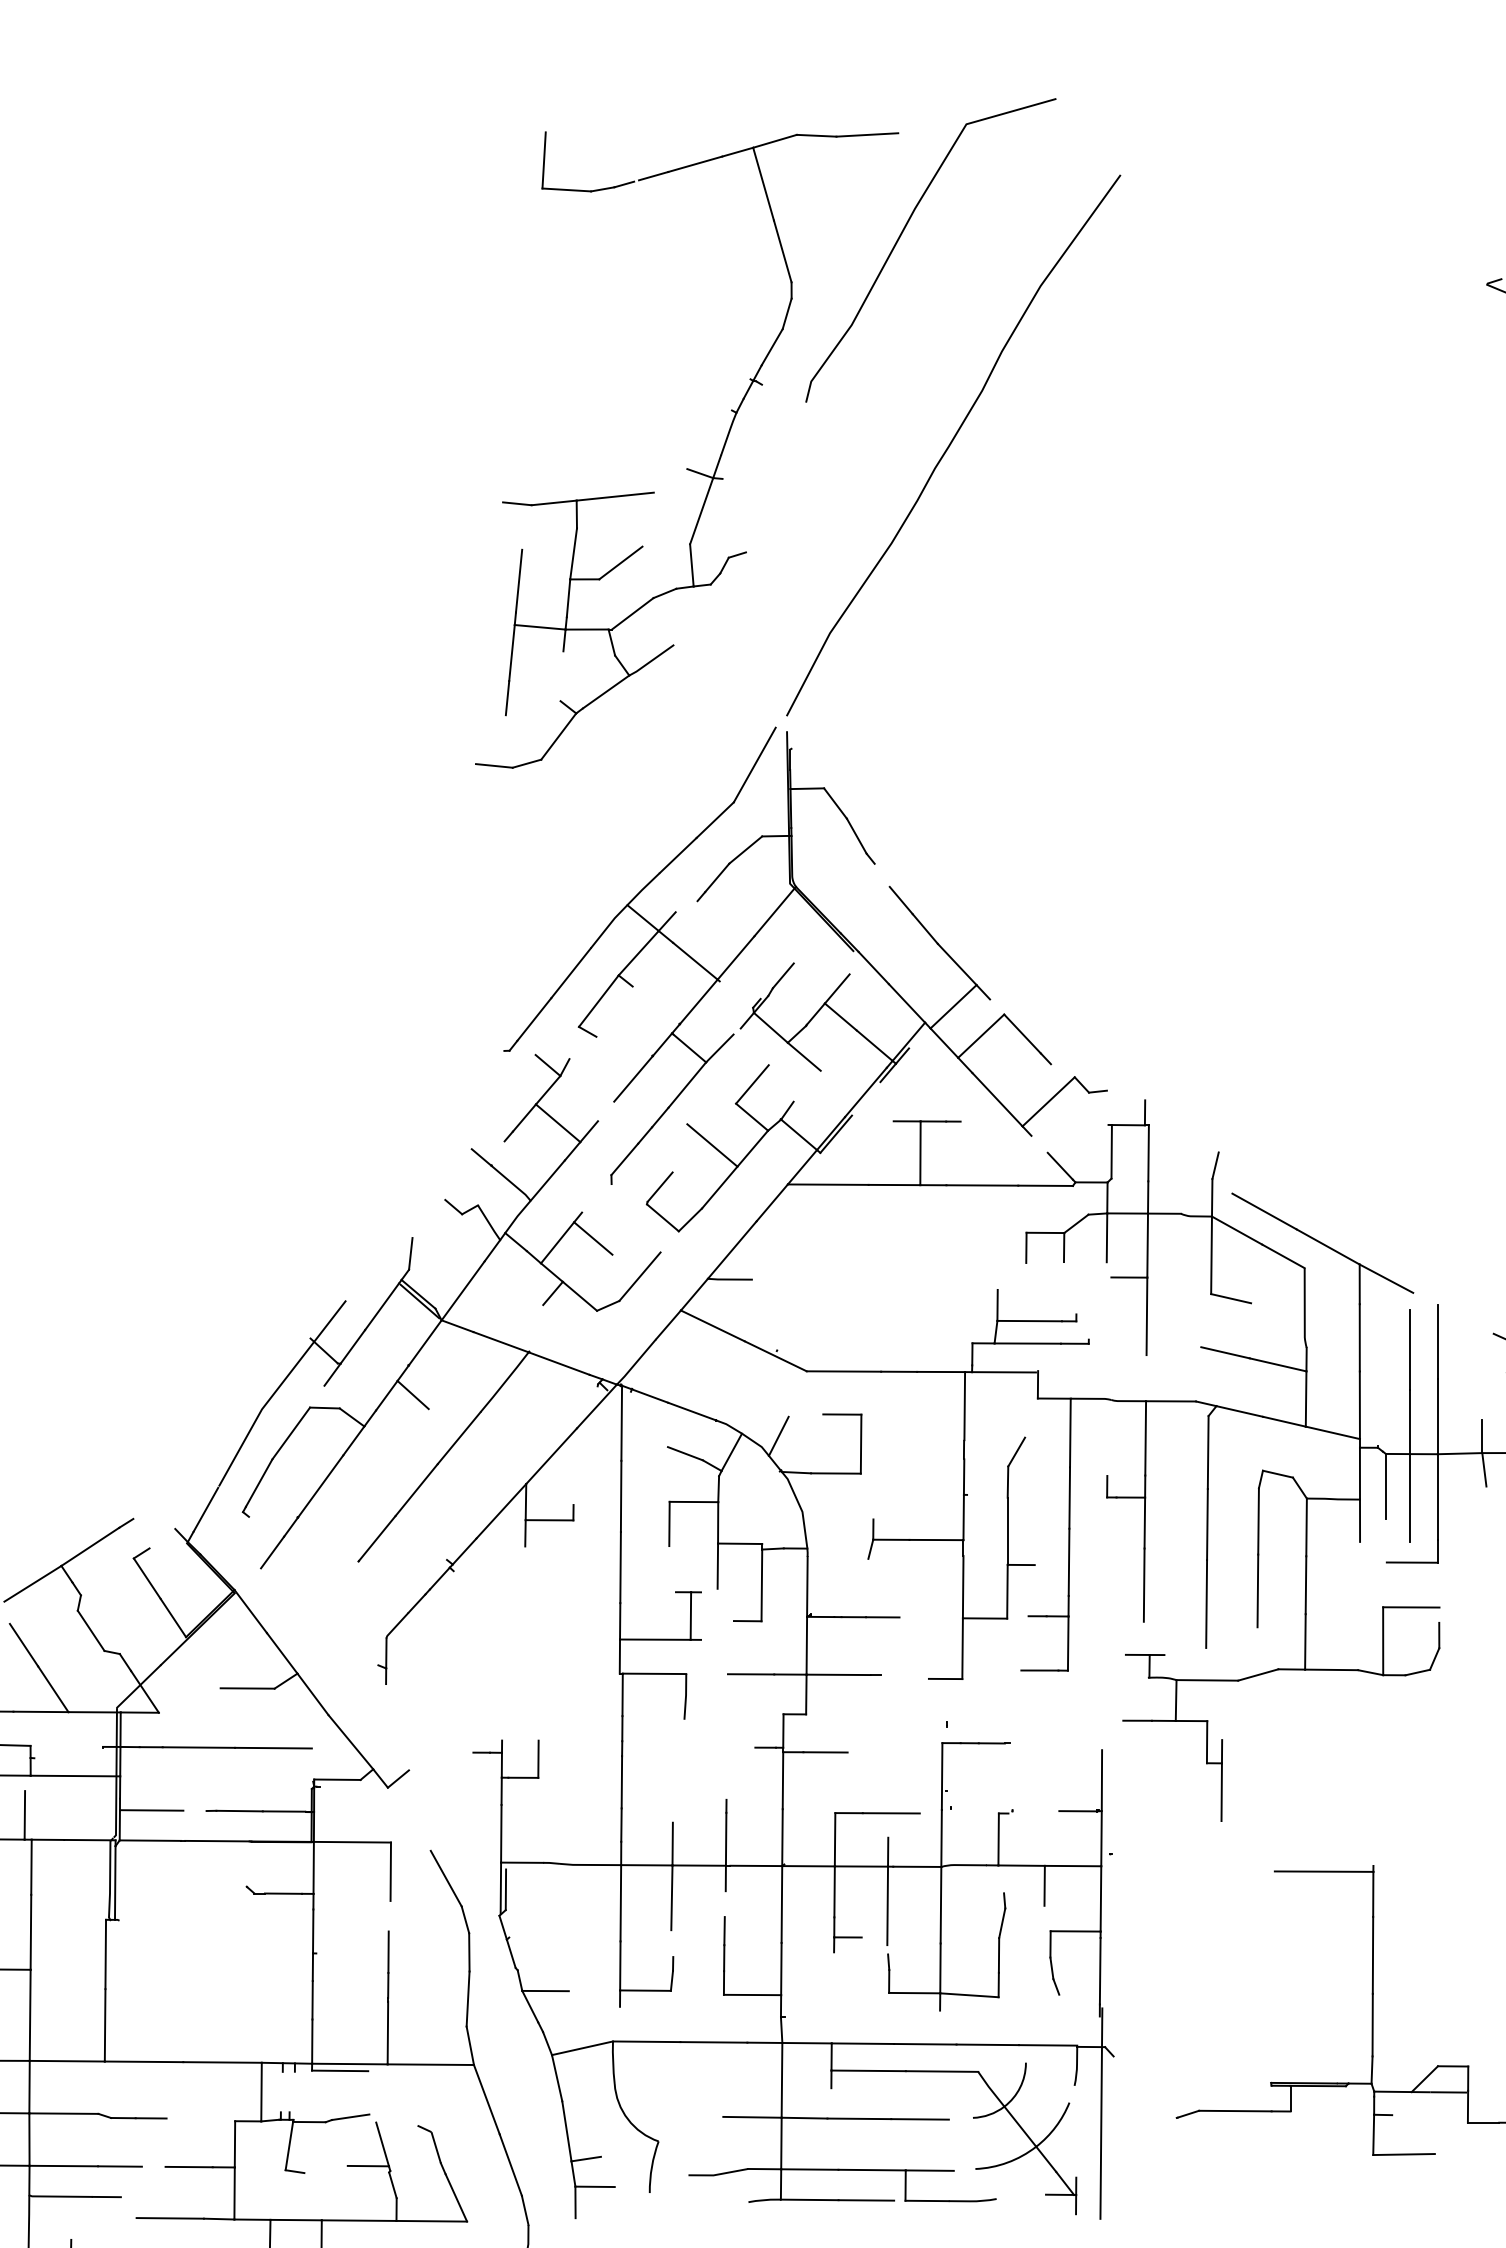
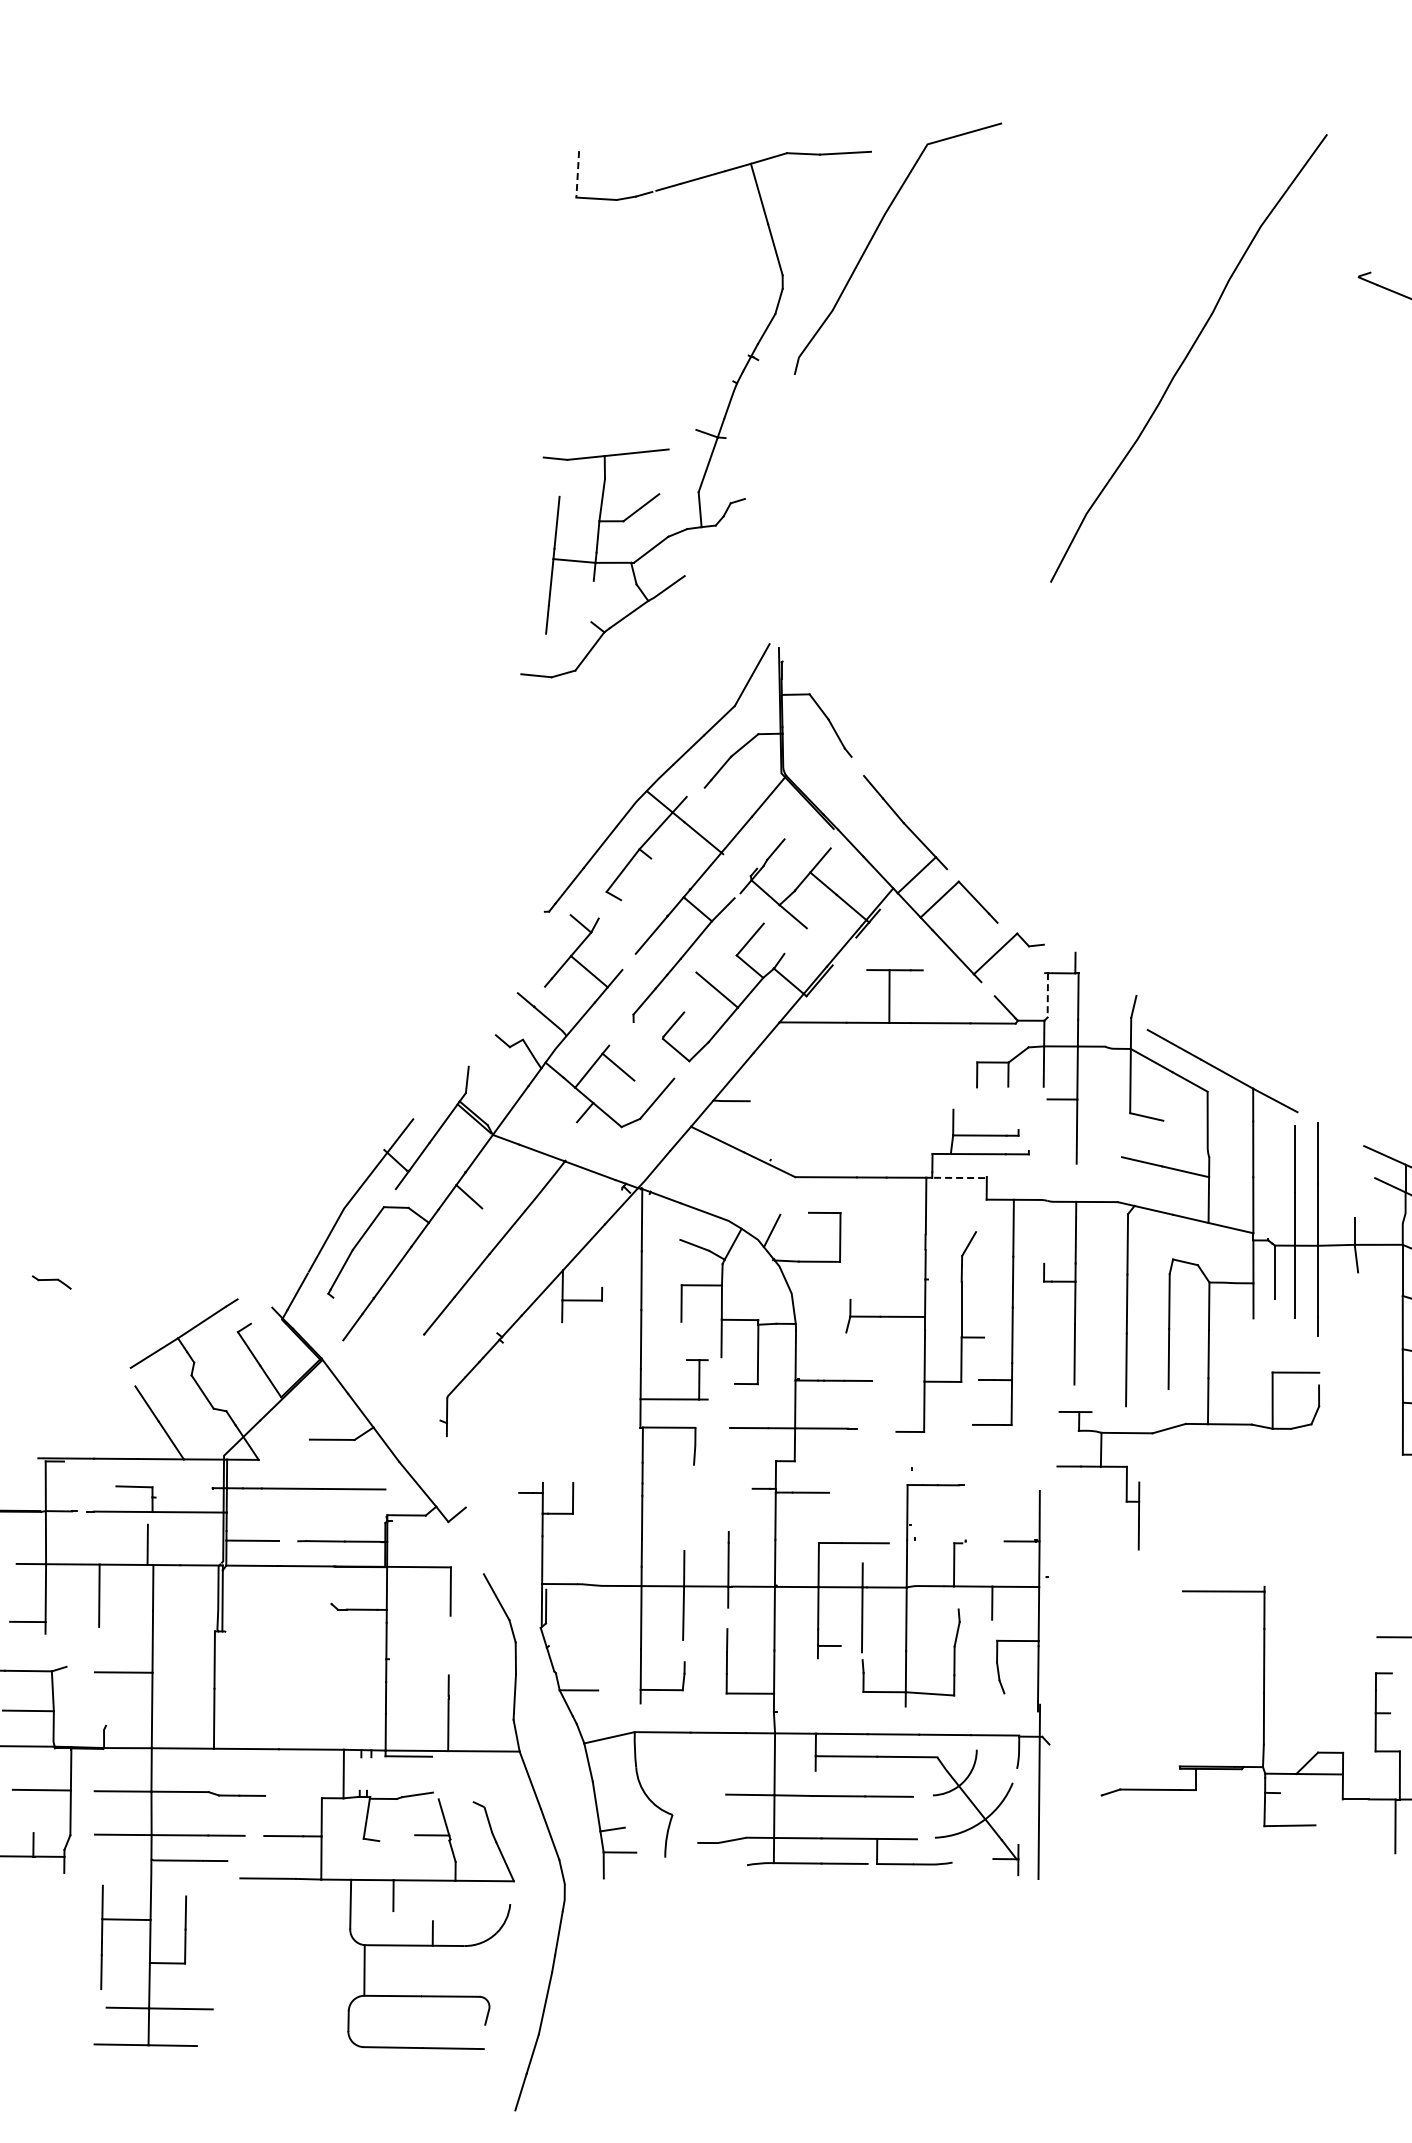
line: (543, 160) -> (577, 174), solid -> dashed
curve: (951, 444) -> (1187, 357), moved
line: (1111, 1151) -> (1047, 995), solid -> dashed
line: (1003, 1371) -> (958, 1177), solid -> dashed
line: (1411, 1562) -> (1296, 1335), removed
line: (388, 1952) -> (448, 1658), removed

